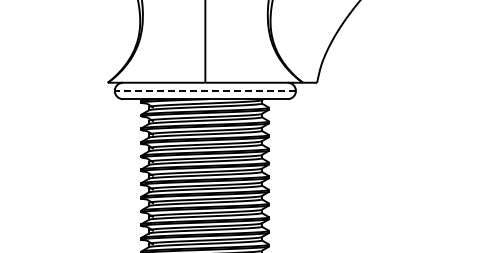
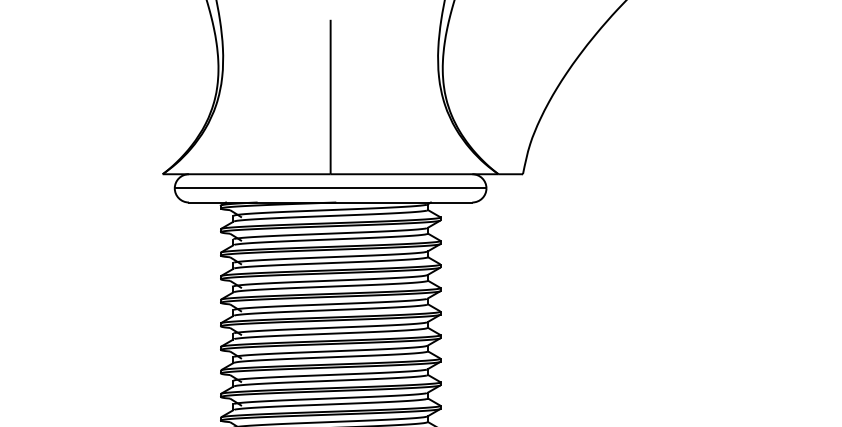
line: (205, 90) -> (330, 187), dashed -> solid

